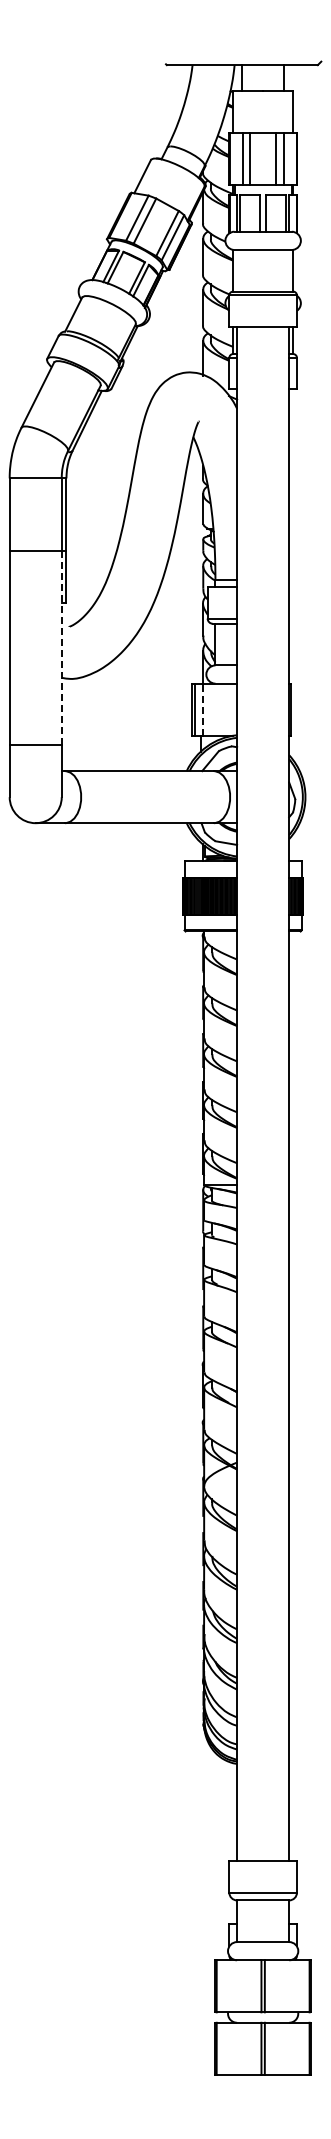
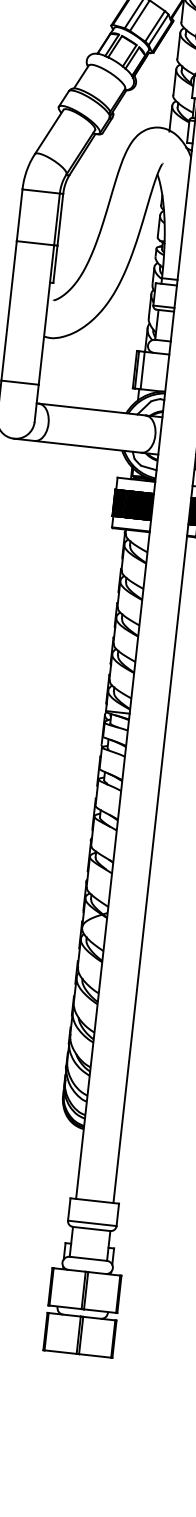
line: (61, 647) -> (46, 314), dashed -> solid
line: (202, 709) -> (142, 370), dashed -> solid

